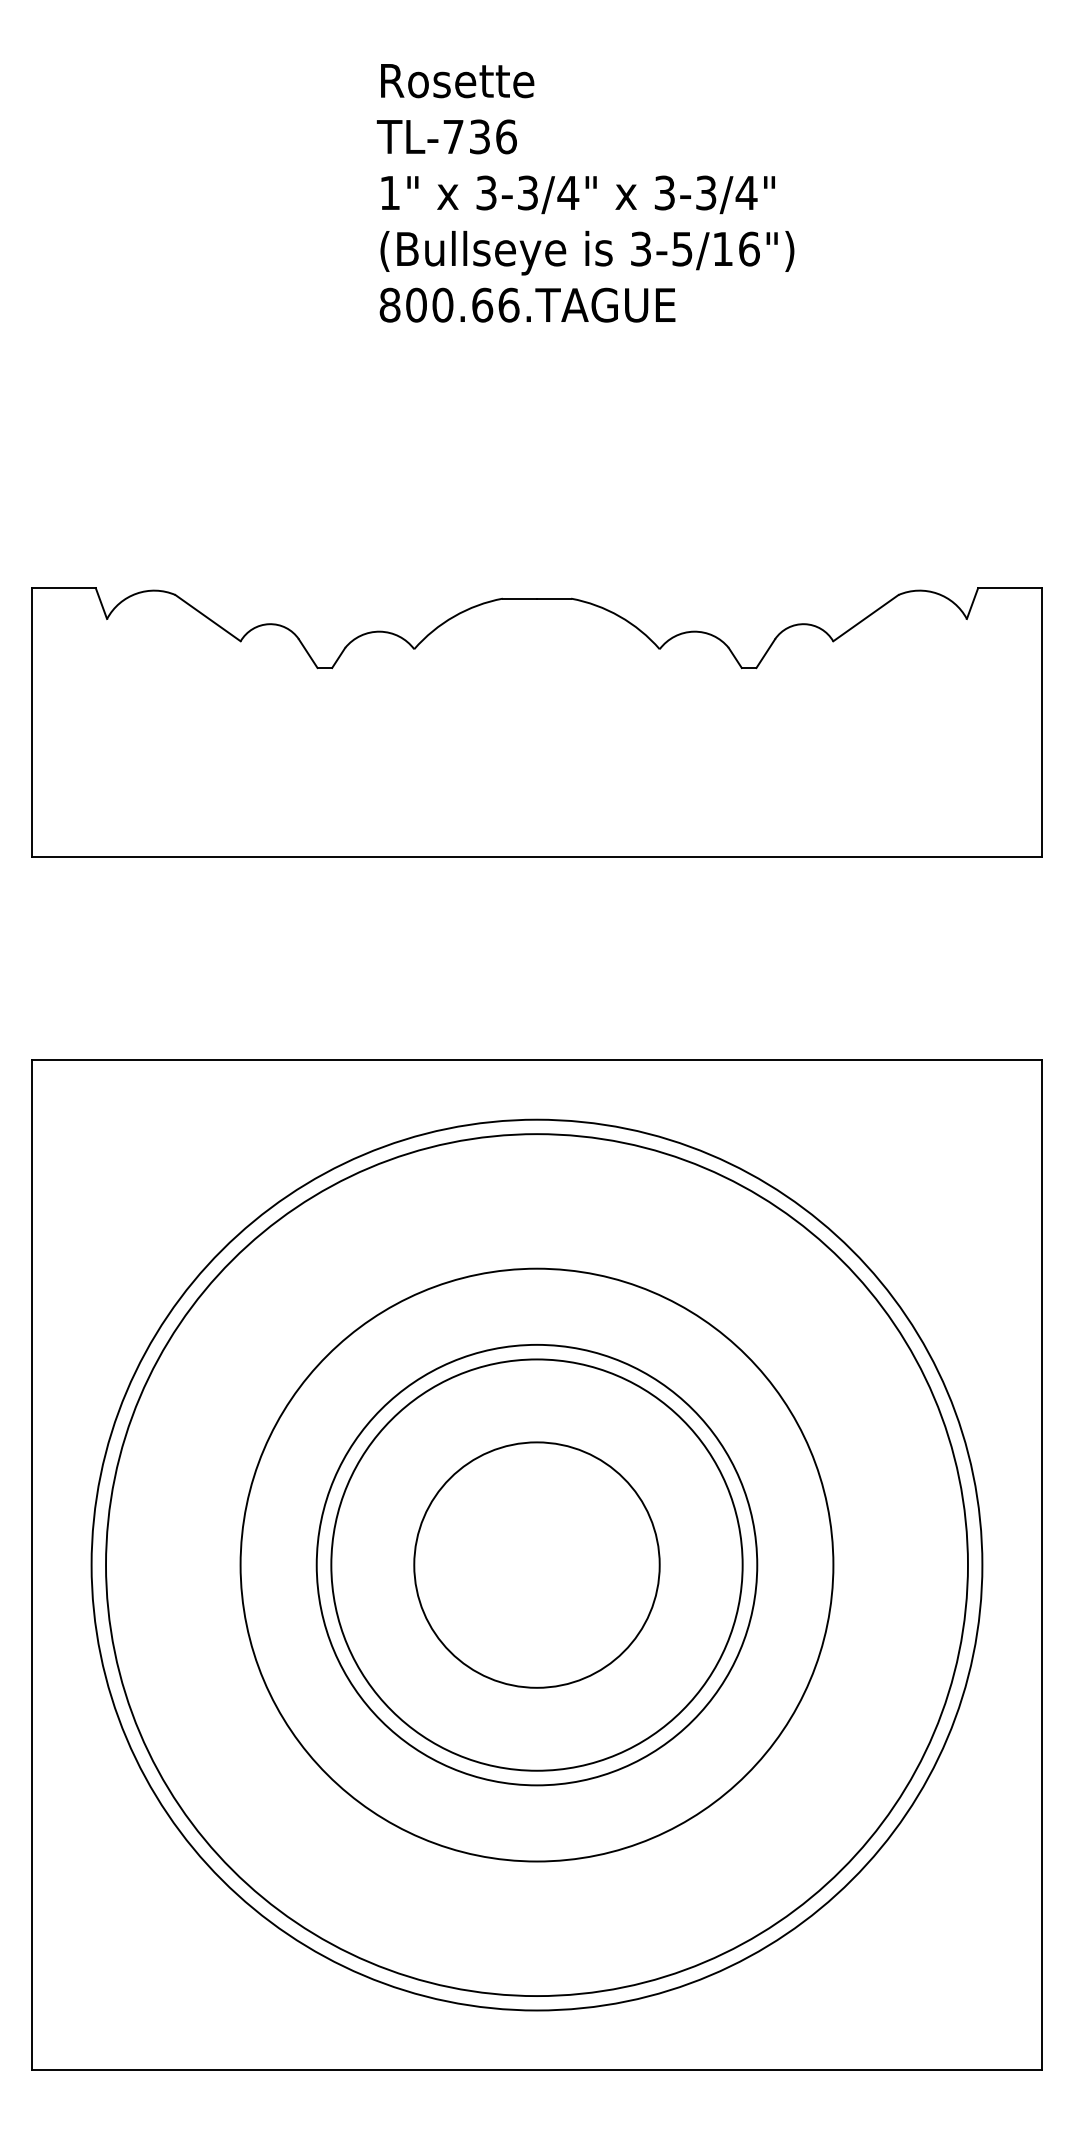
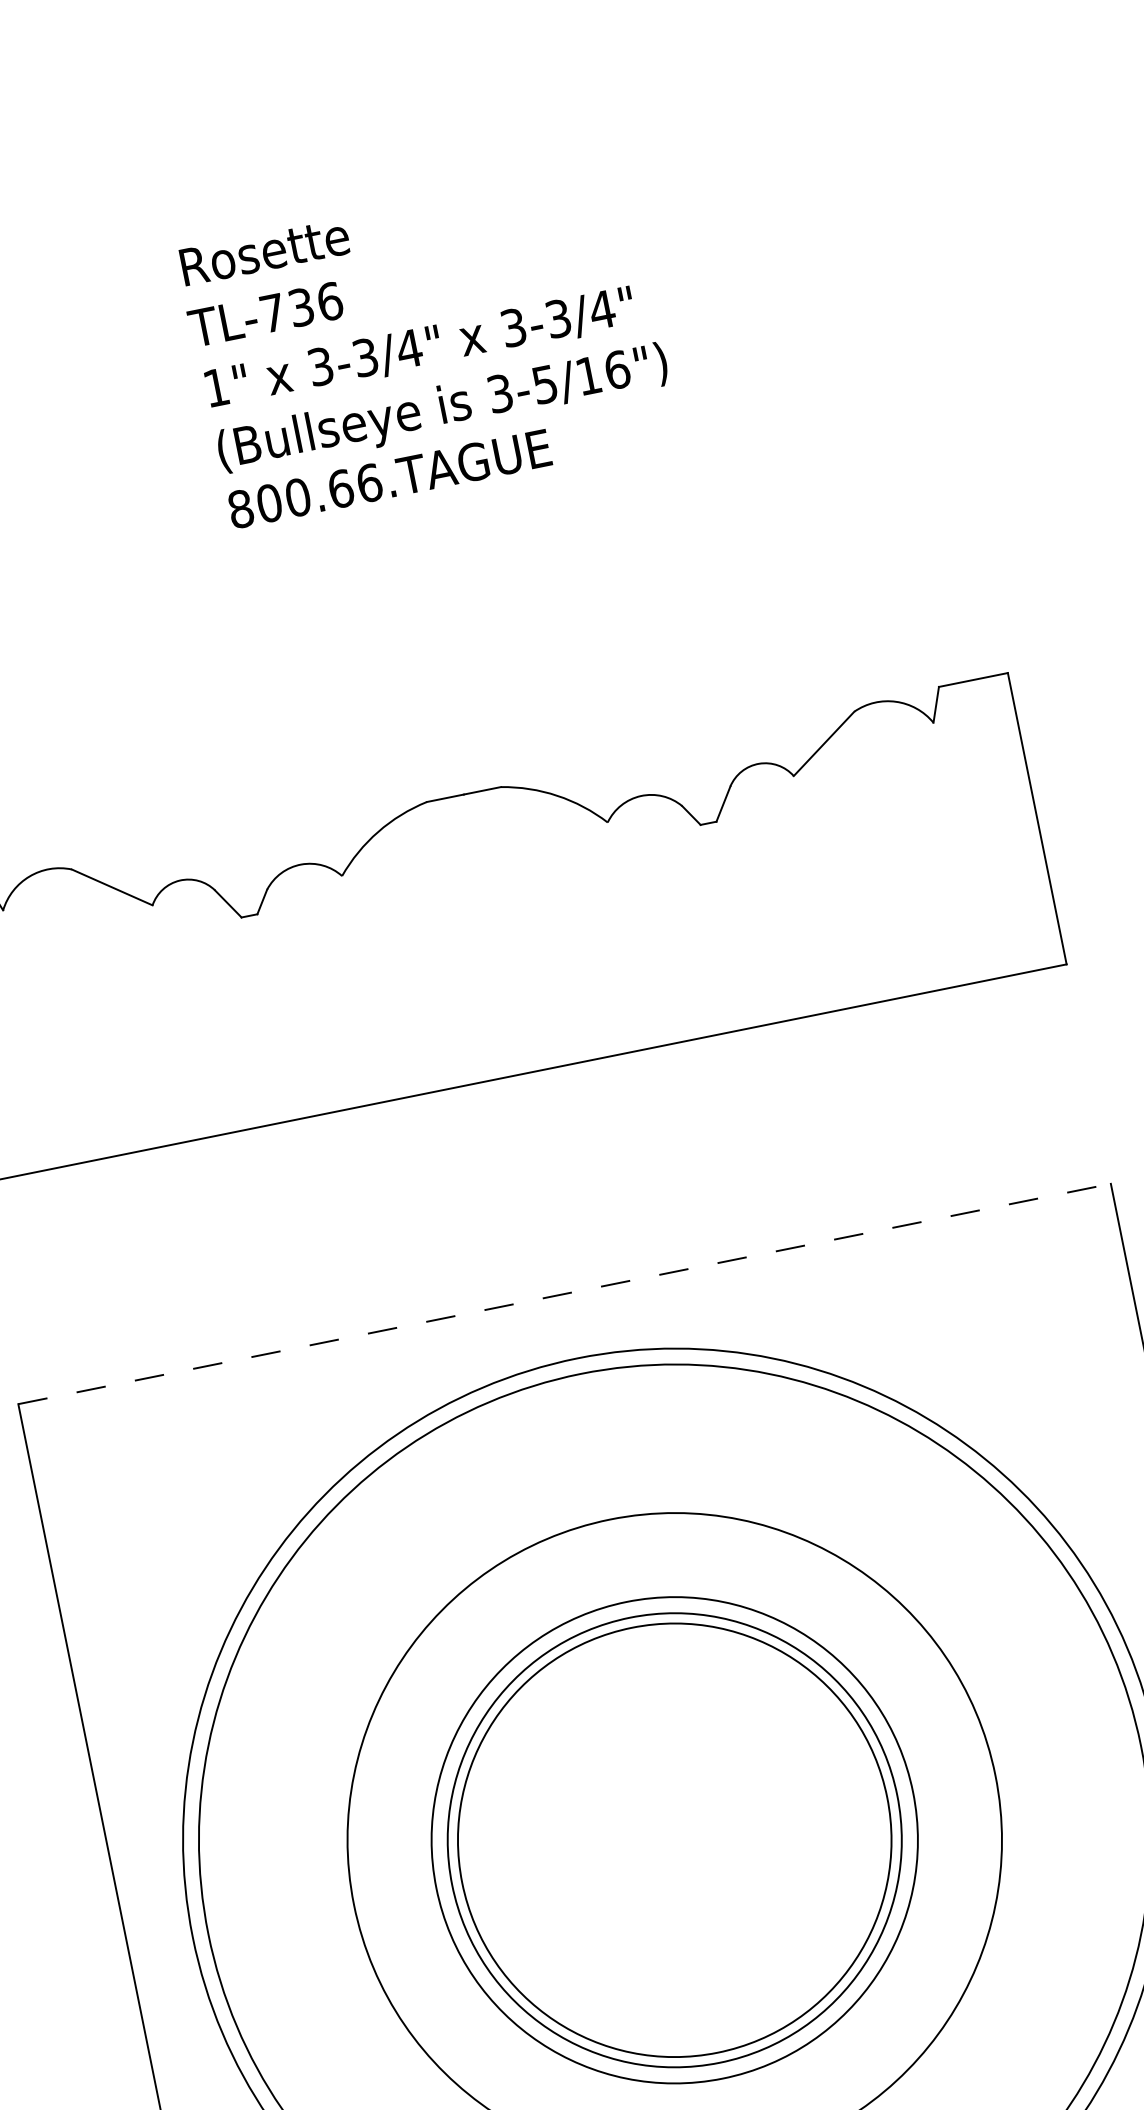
line: (537, 1060) -> (565, 1294), solid -> dashed
circle: (536, 1564) -> (674, 1839), size x1.6

